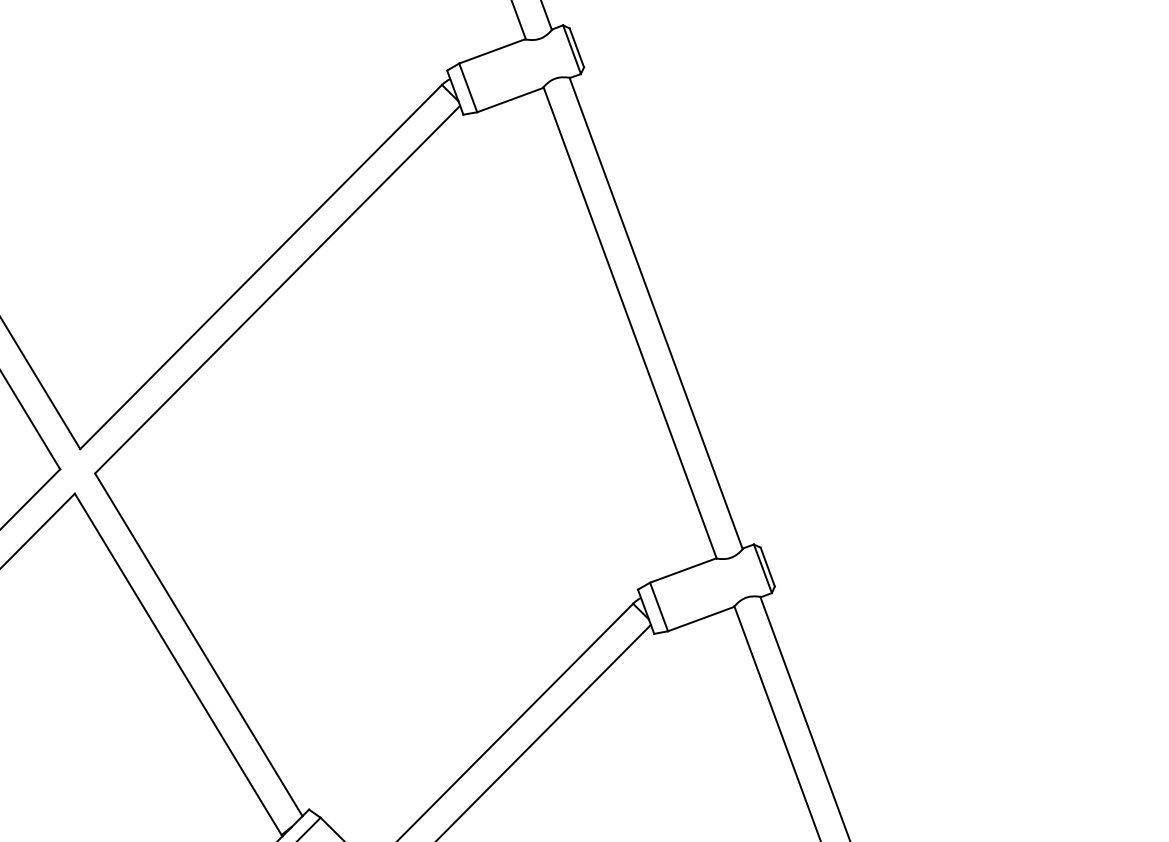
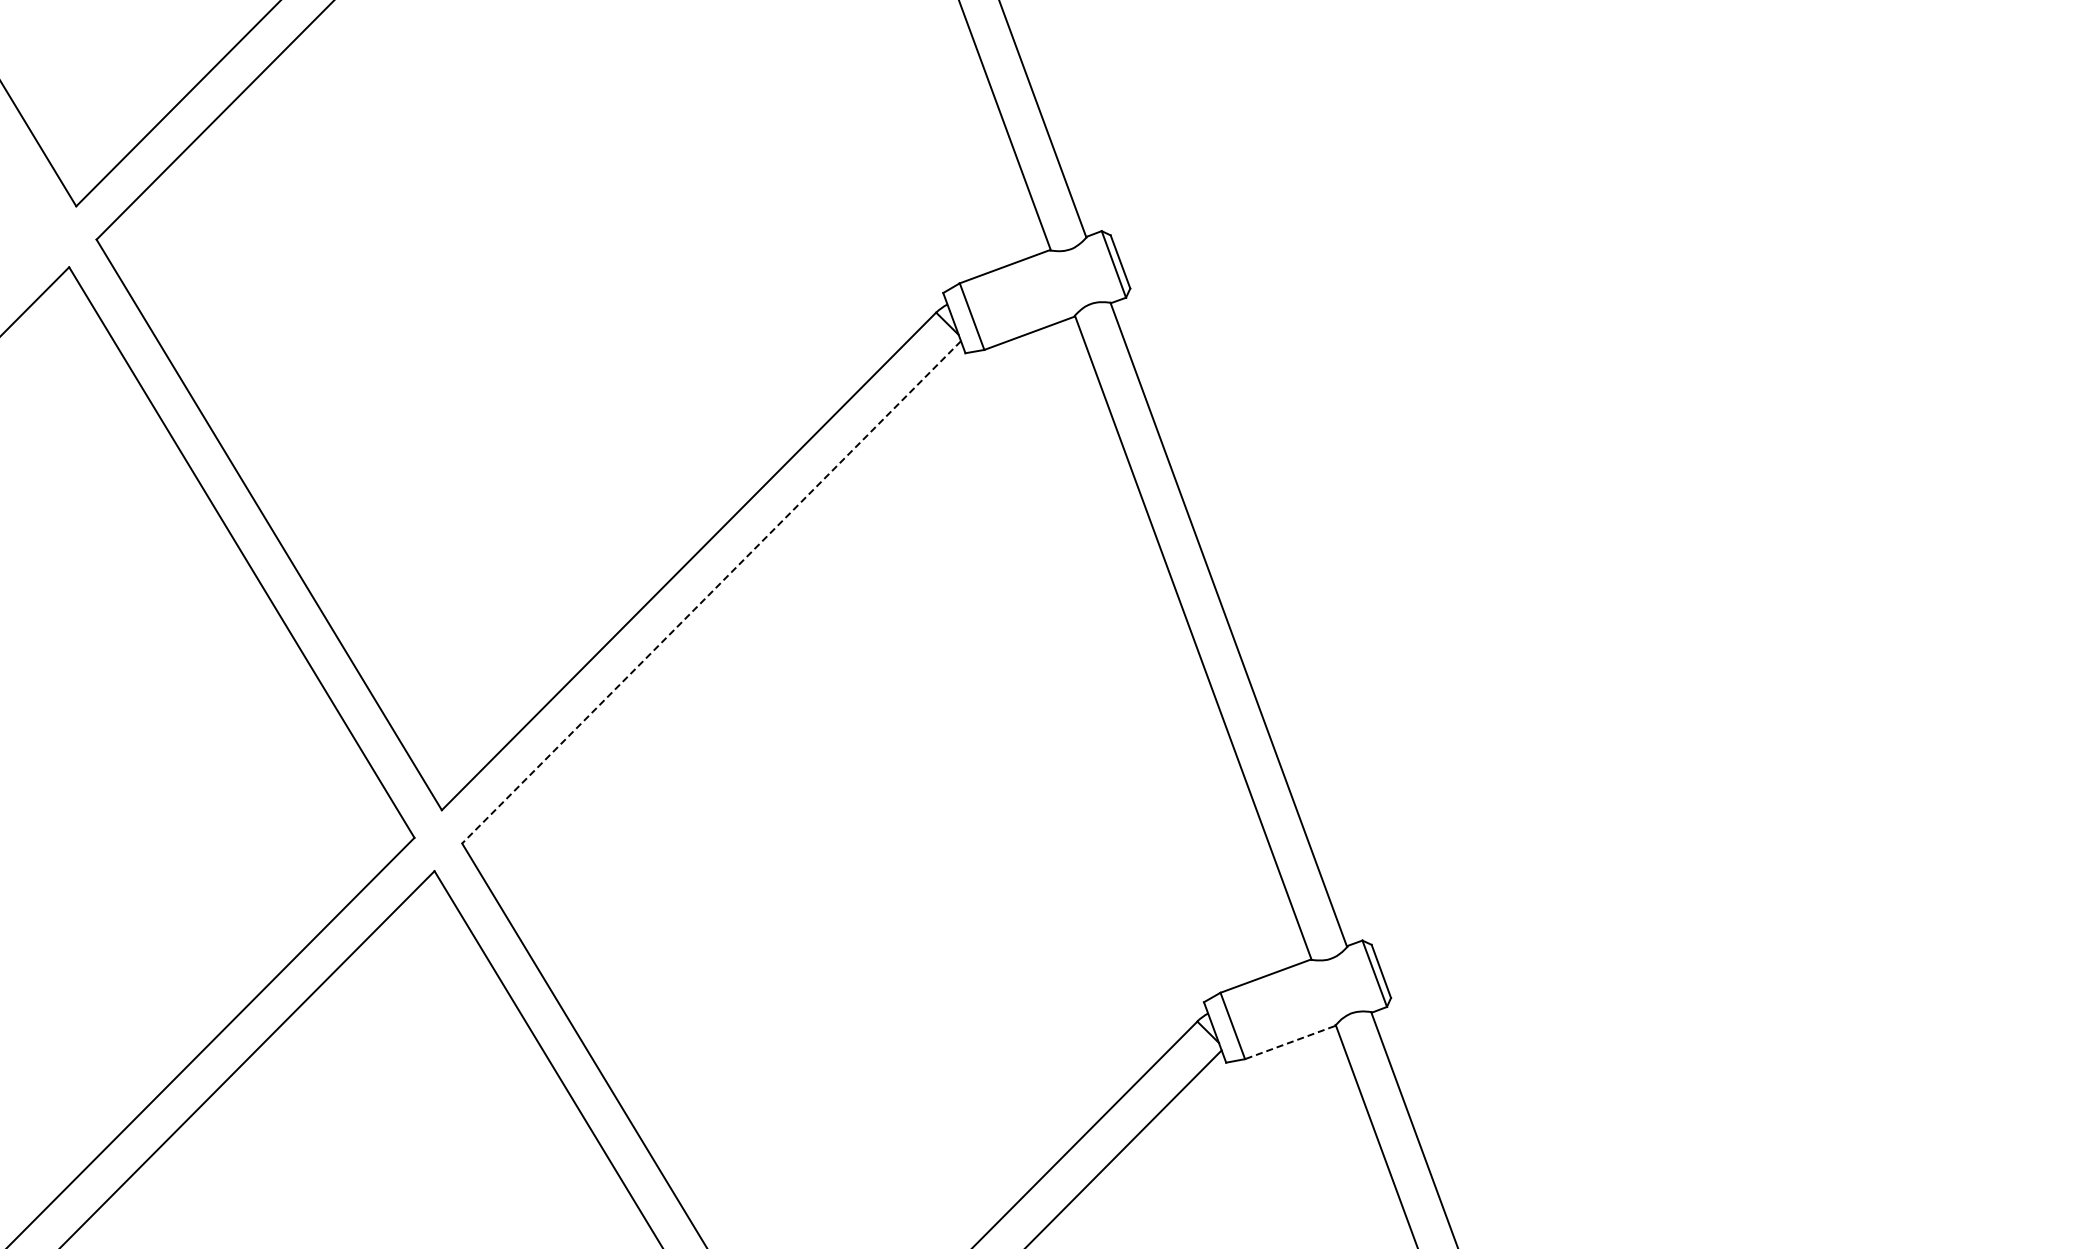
line: (277, 289) -> (711, 592), solid -> dashed
line: (700, 619) -> (1289, 1042), solid -> dashed

